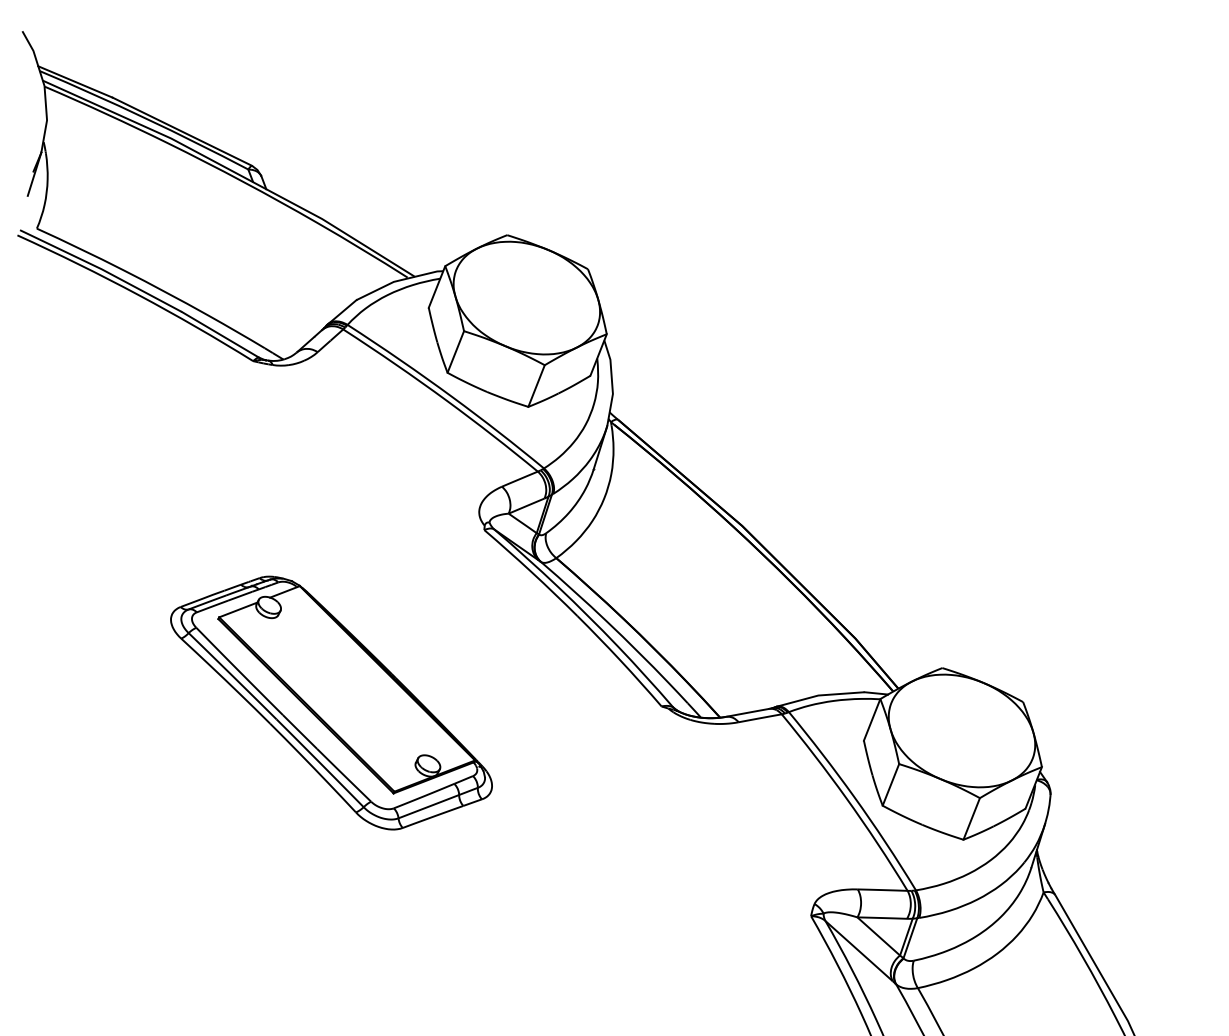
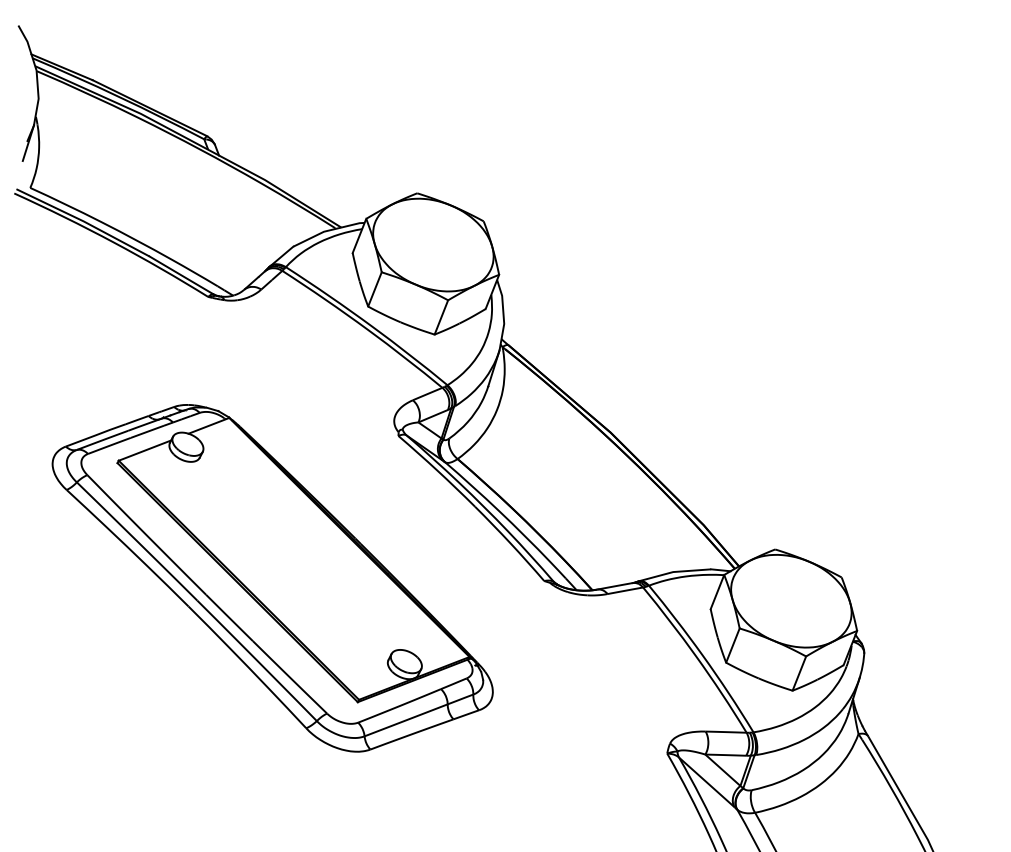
part: (331, 702) -> (272, 577), size x1.67

